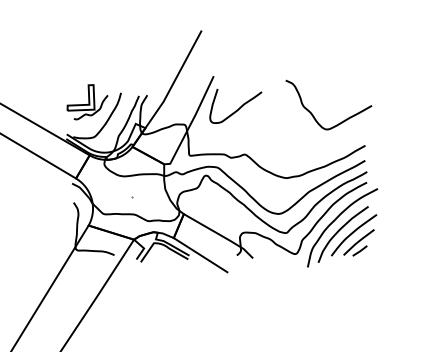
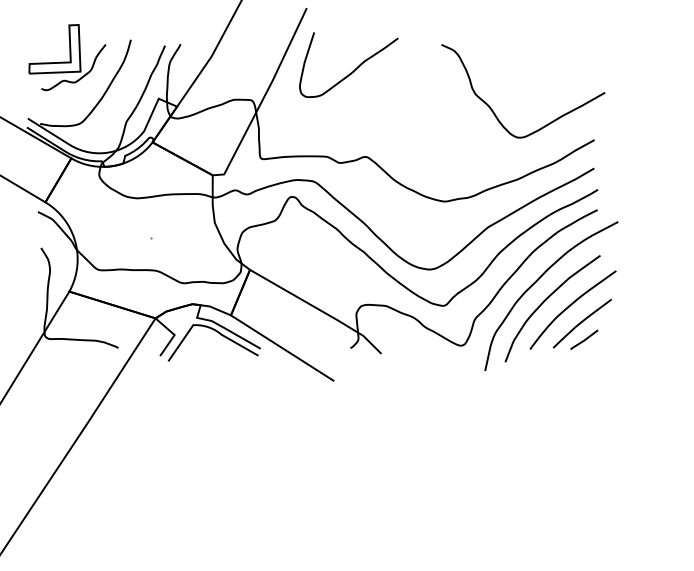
curve: (313, 114) -> (494, 109), moved

